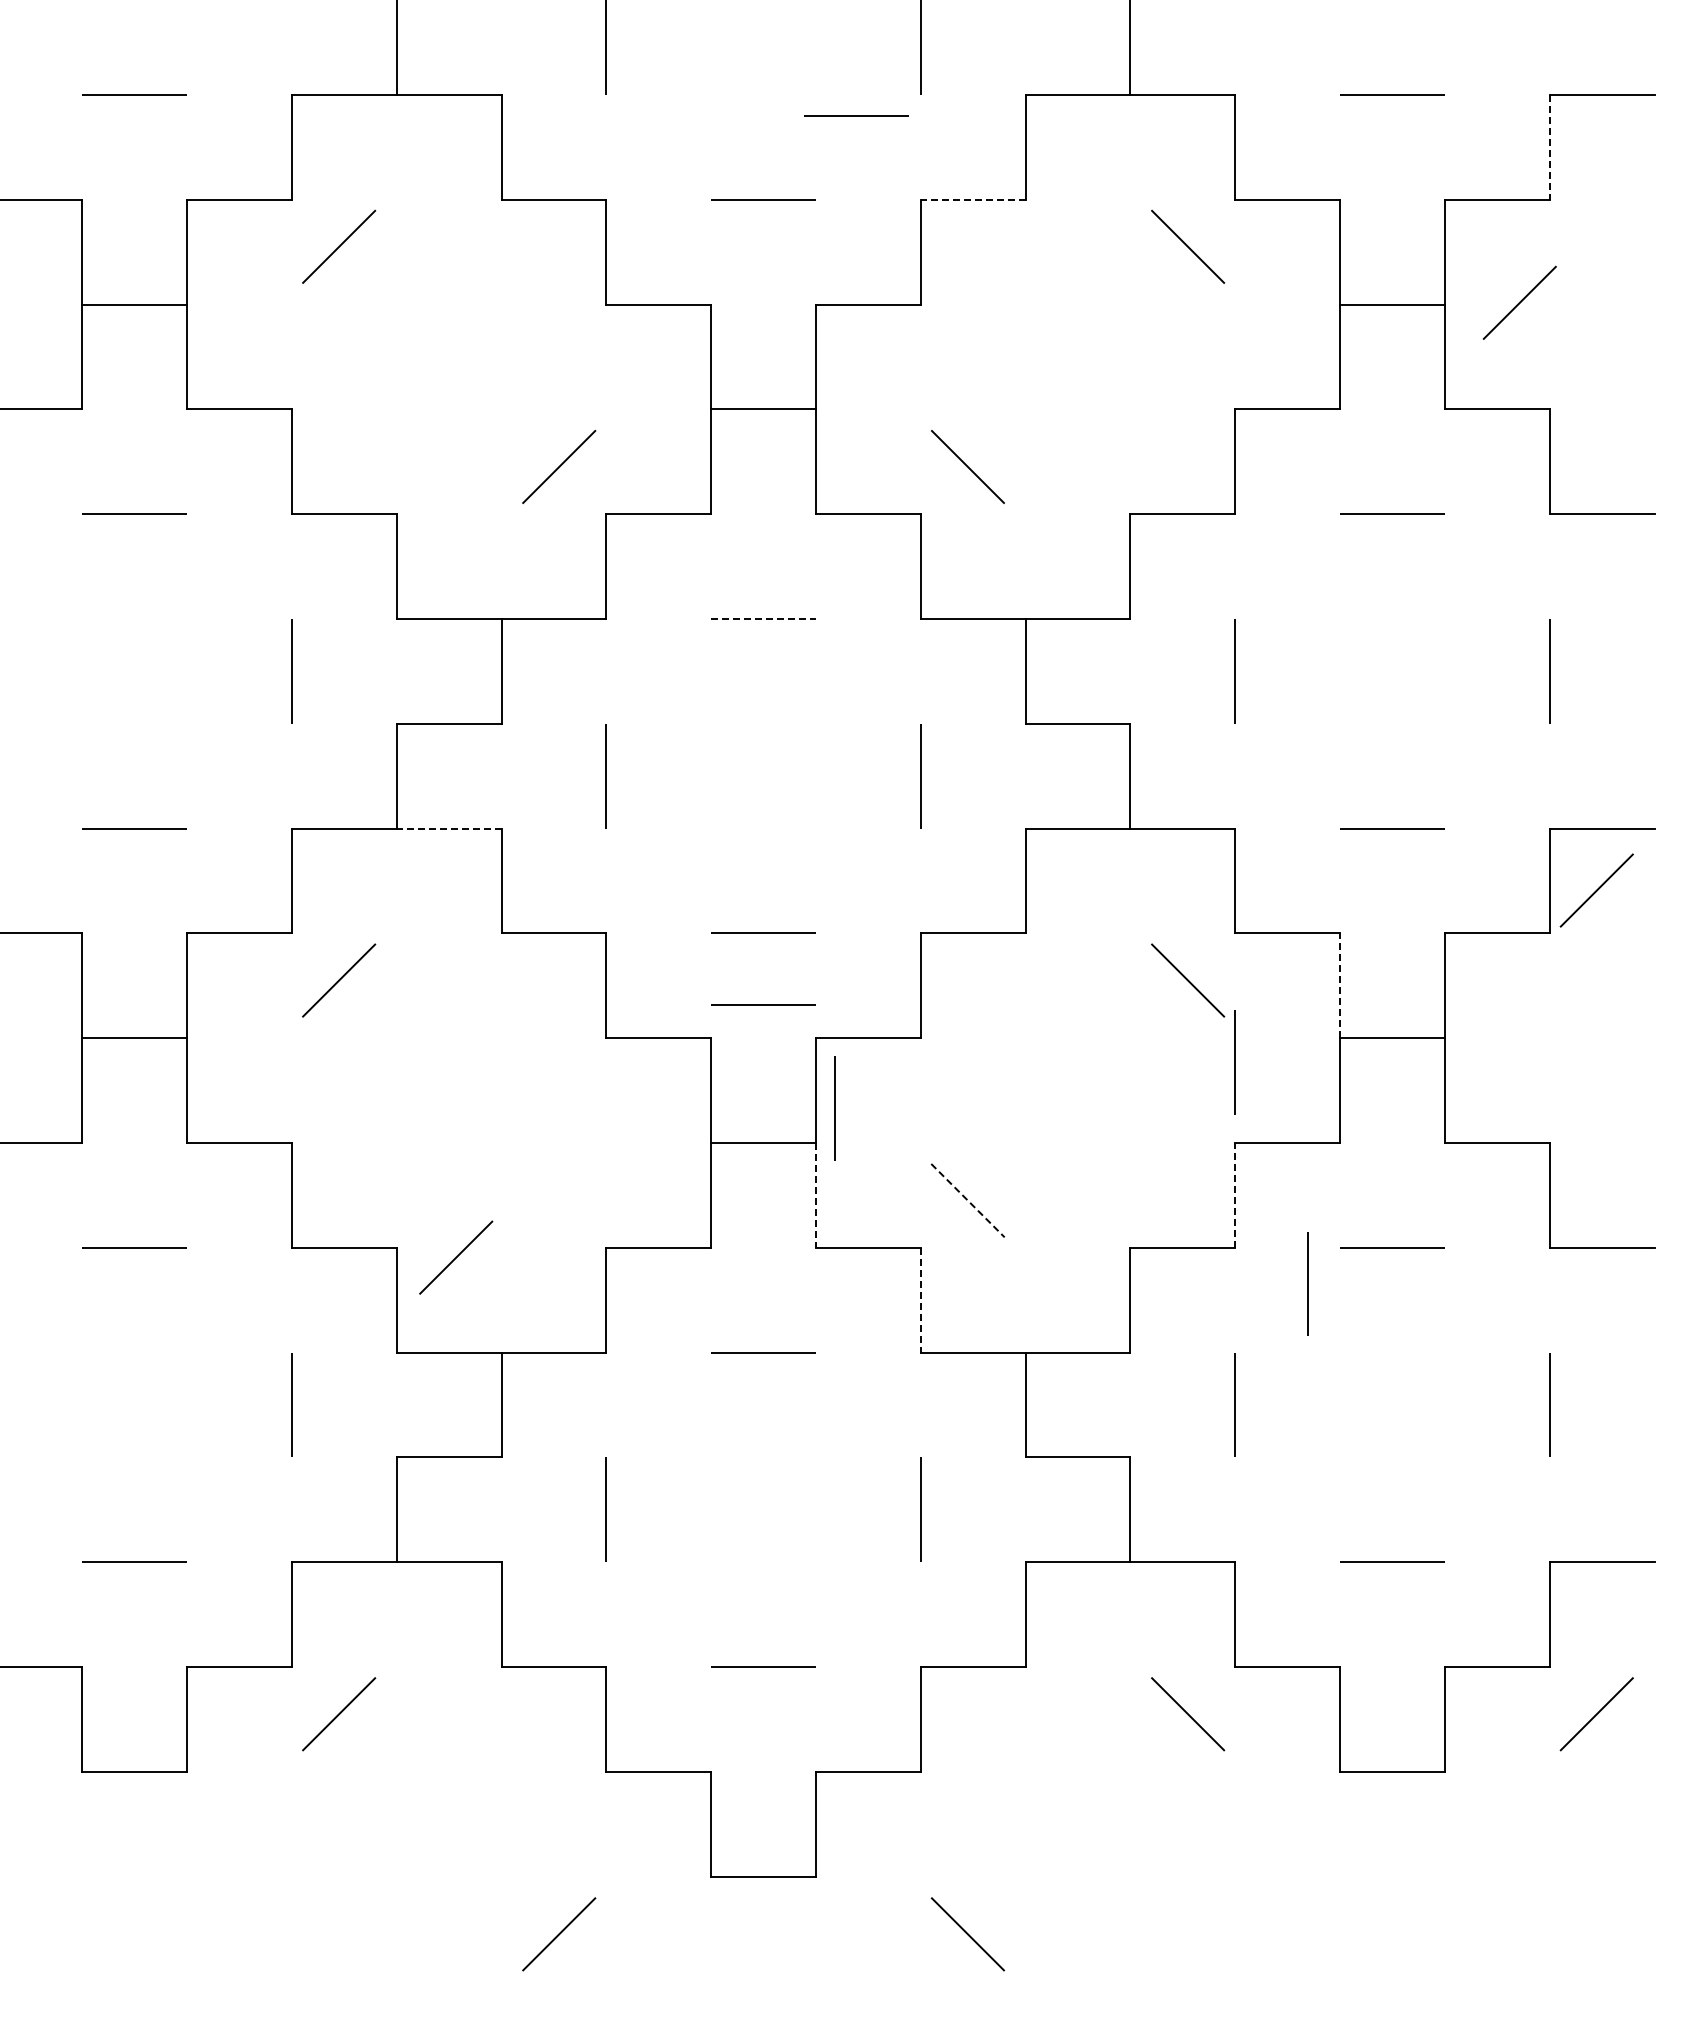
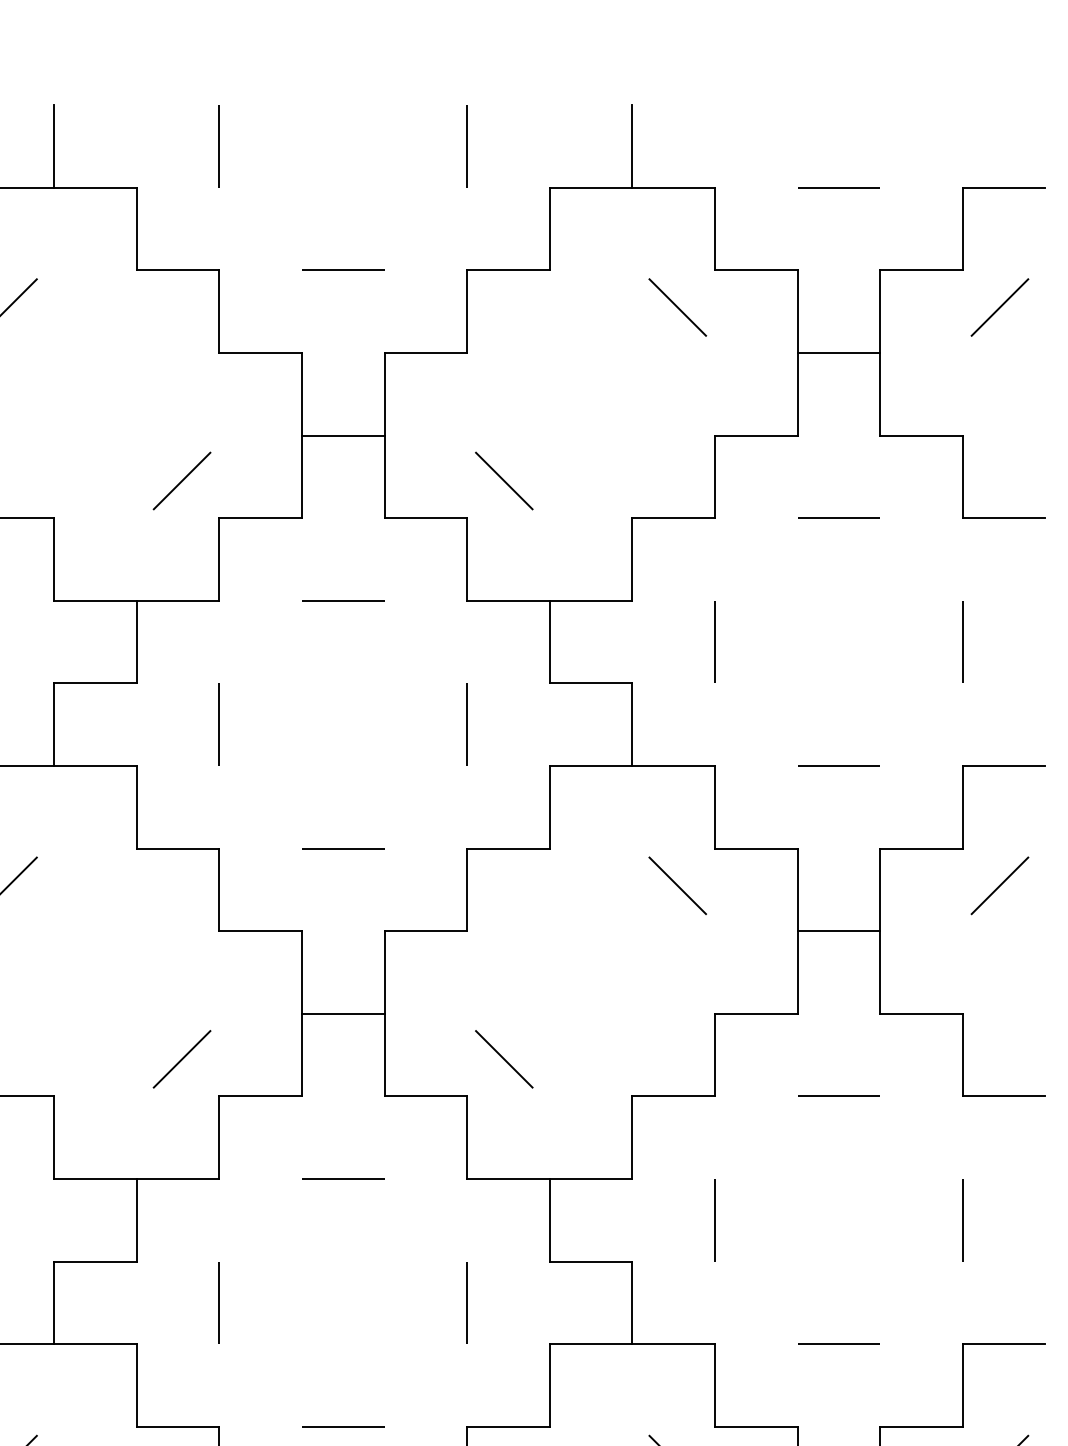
line: (856, 115) -> (416, 203), removed
line: (1549, 147) -> (962, 229), dashed -> solid
line: (972, 199) -> (507, 270), dashed -> solid
line: (1519, 302) -> (999, 307), moved
line: (764, 618) -> (343, 600), dashed -> solid
line: (448, 828) -> (94, 765), dashed -> solid
line: (1596, 890) -> (999, 885), moved
line: (1340, 985) -> (797, 889), dashed -> solid
line: (763, 1004) -> (343, 904), removed
line: (1234, 1062) -> (714, 950), removed
line: (834, 1108) -> (399, 986), removed
line: (1235, 1194) -> (715, 1054), dashed -> solid
line: (816, 1195) -> (384, 1055), dashed -> solid
line: (967, 1200) -> (503, 1059), dashed -> solid
line: (456, 1257) -> (182, 1059), moved
line: (1307, 1283) -> (771, 1124), removed
line: (920, 1300) -> (466, 1138), dashed -> solid

